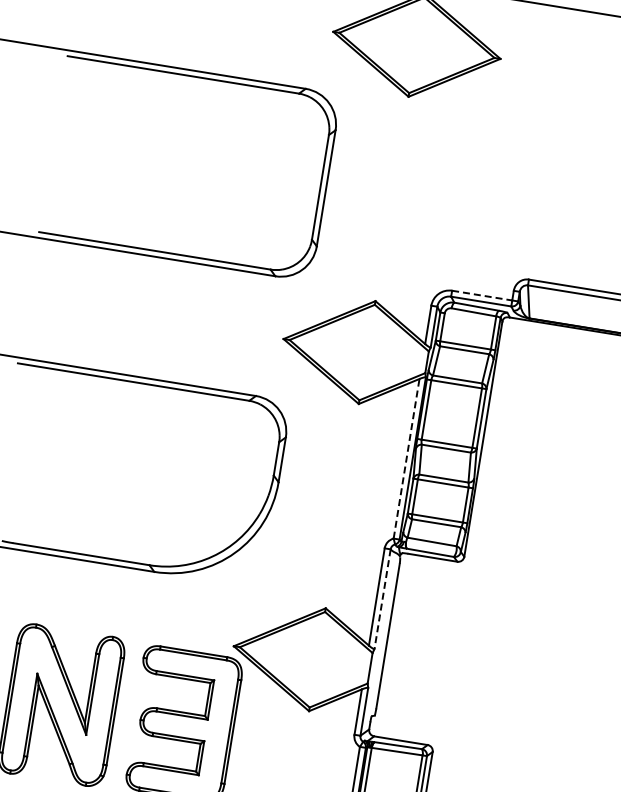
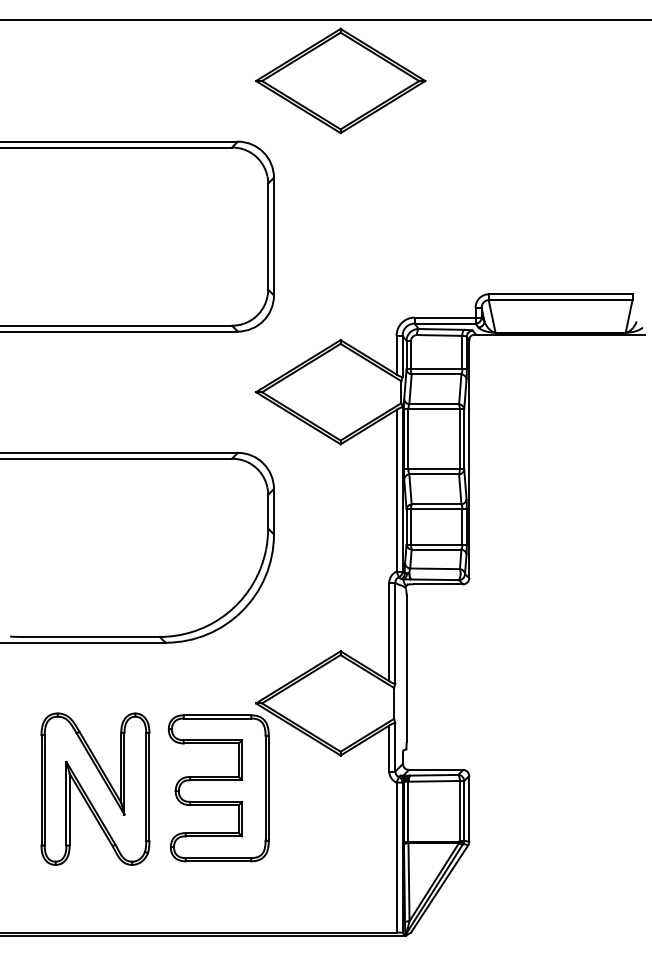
line: (482, 295) -> (445, 317), dashed -> solid
line: (406, 458) -> (396, 490), dashed -> solid
line: (382, 599) -> (395, 633), dashed -> solid

